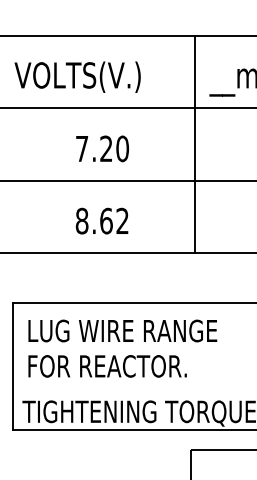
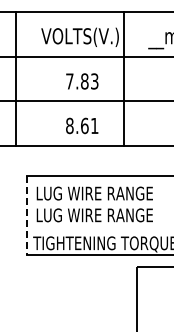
text: (76, 75) -> (79, 36), moved
line: (195, 144) -> (124, 78), moved
text: (114, 148) -> (89, 81), 7.20 -> 7.83
text: (122, 220) -> (94, 125), 8.62 -> 8.61
line: (13, 366) -> (27, 215), solid -> dashed
text: (123, 366) -> (95, 215), FOR REACTOR. -> LUG WIRE RANGE

